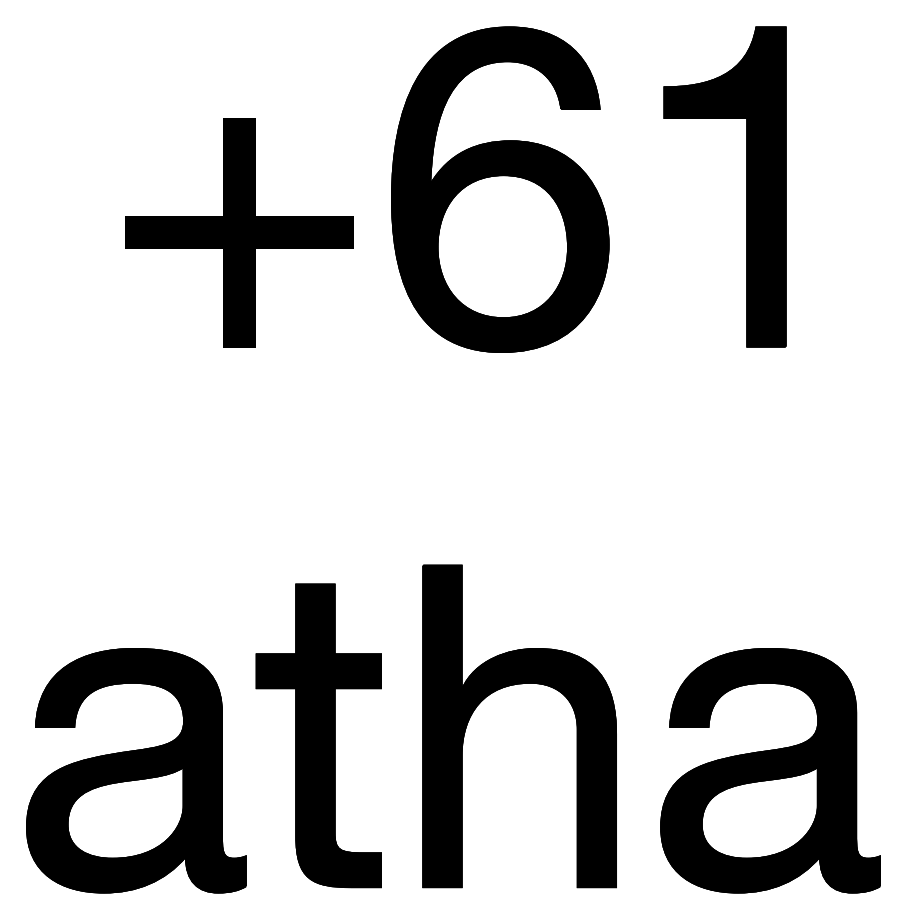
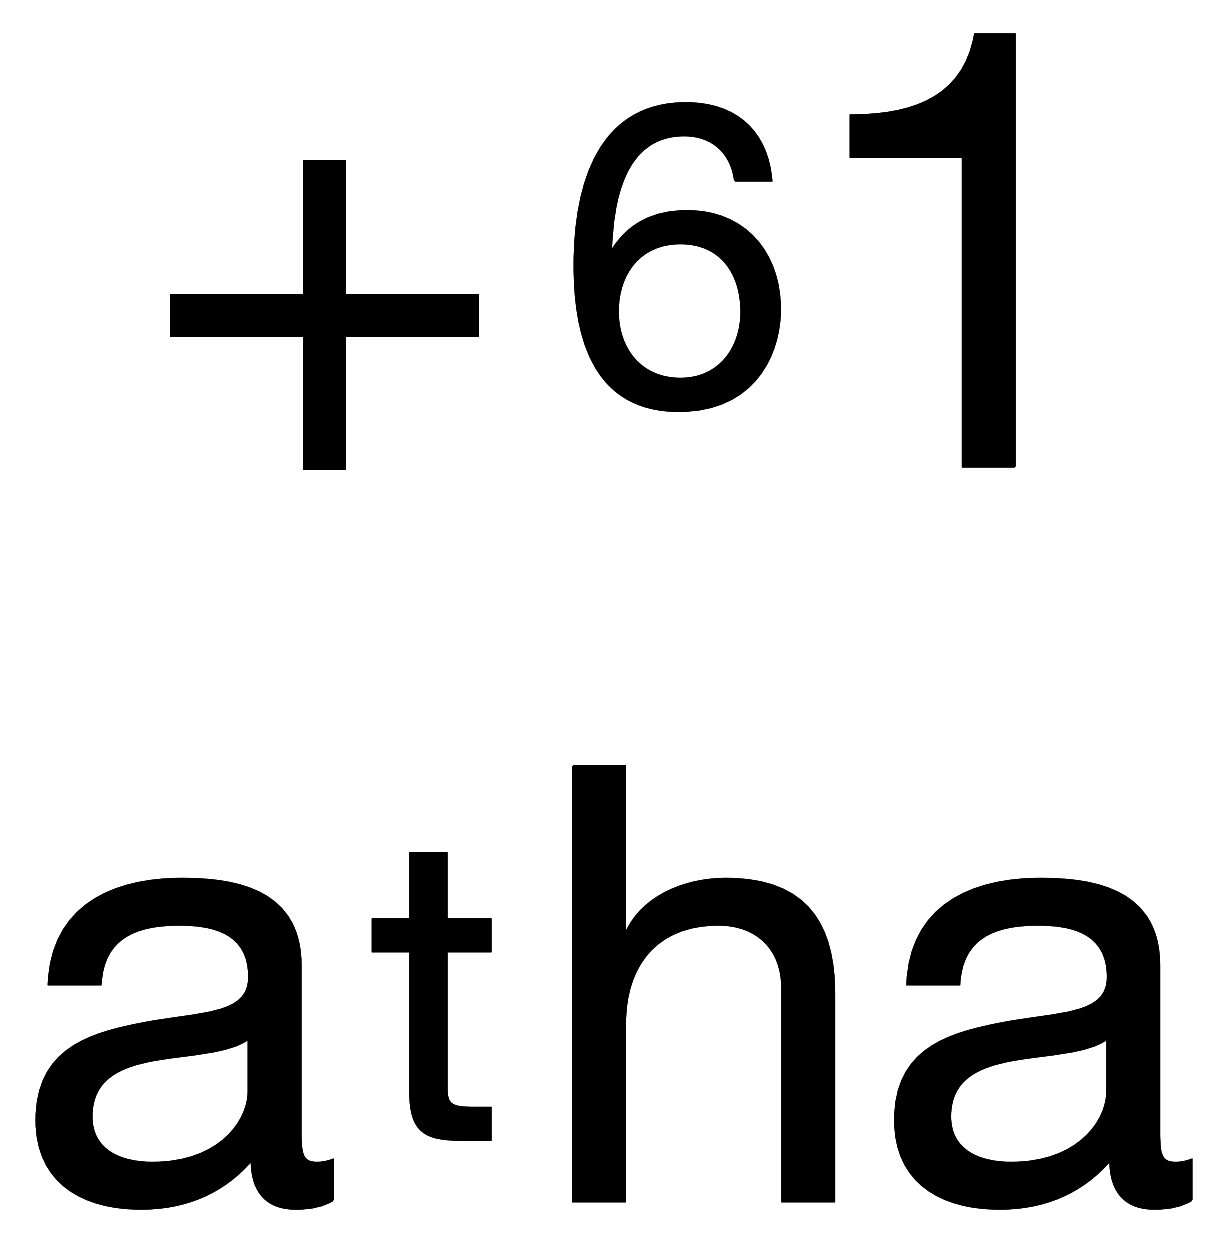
part: (746, 187) -> (961, 250), moved
part: (499, 189) -> (676, 256), size x0.7
part: (318, 735) -> (431, 996), size x0.7

